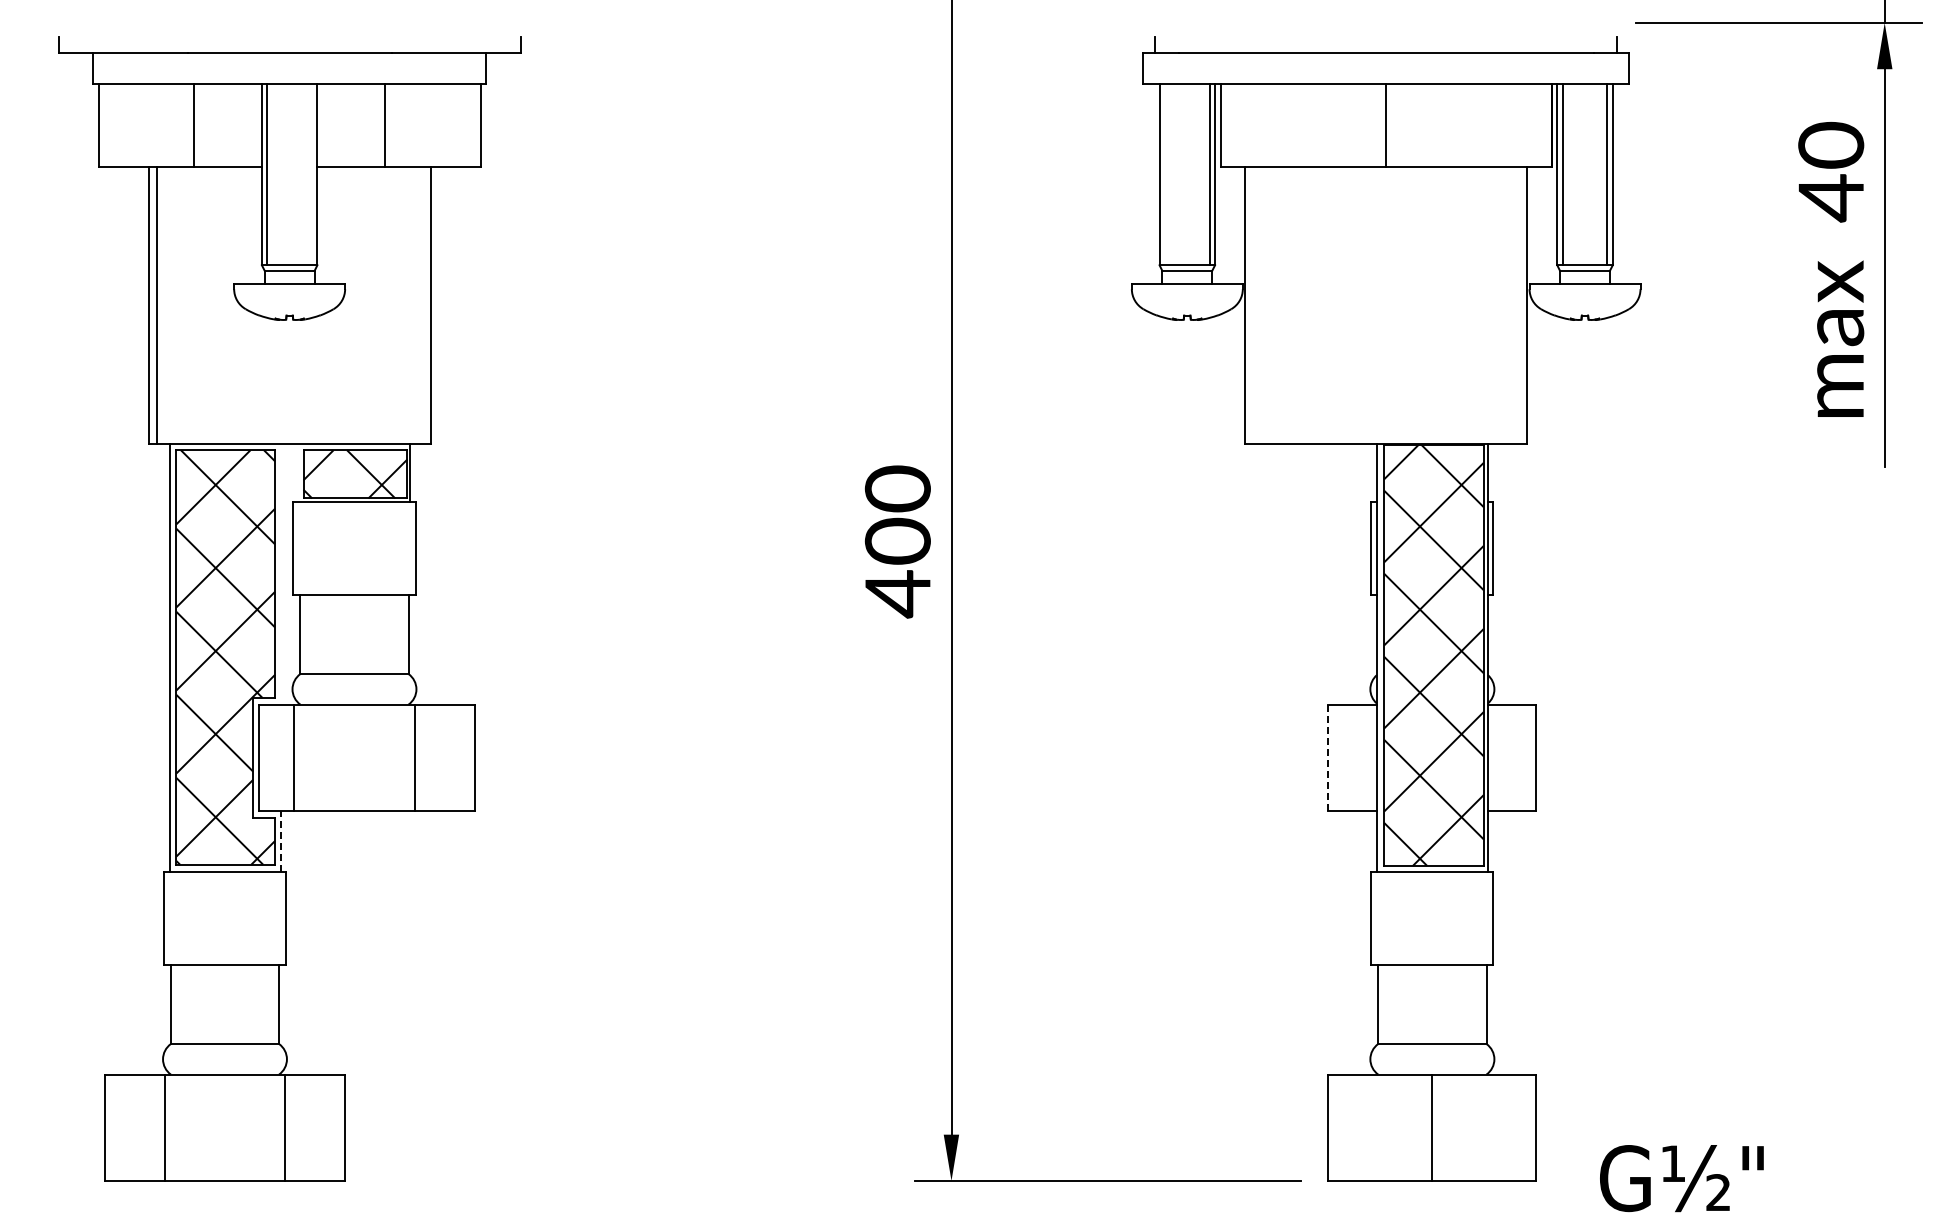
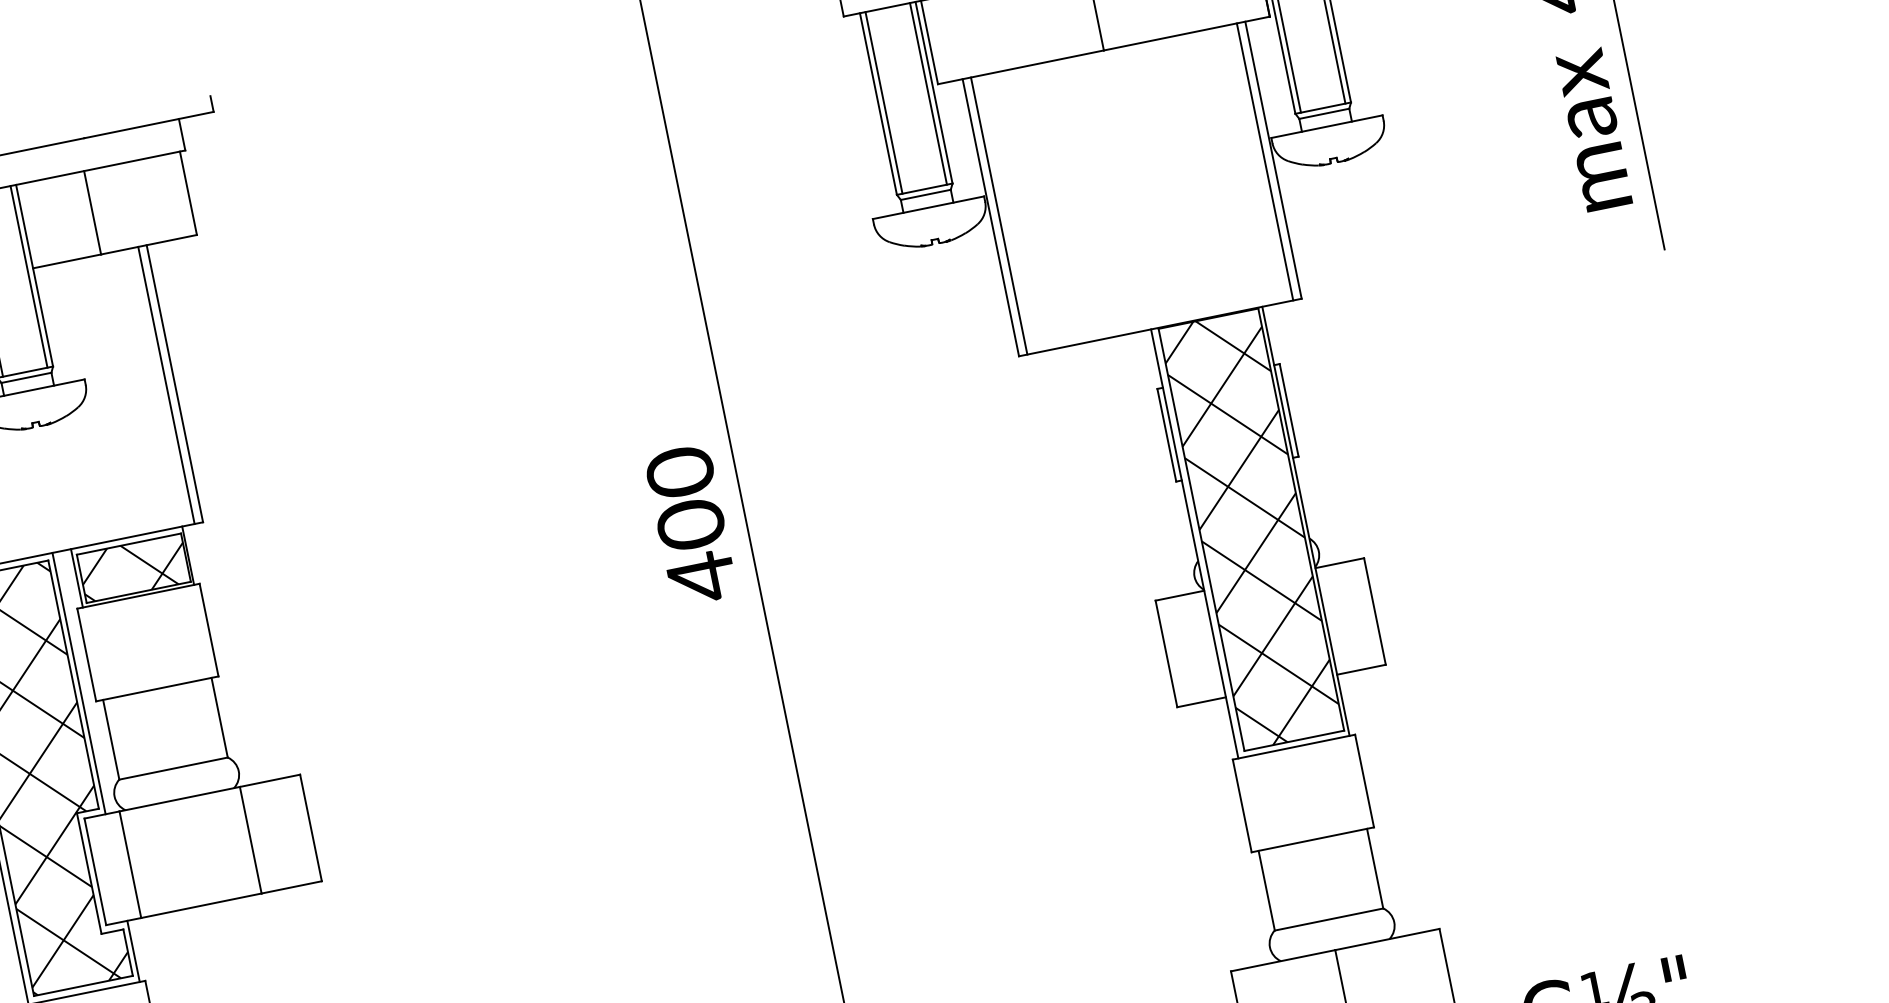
line: (311, 174) -> (28, 276), added
line: (1165, 174) -> (884, 102), added
line: (422, 305) -> (166, 385), added
line: (1253, 305) -> (999, 216), added
line: (1518, 305) -> (1264, 162), added
line: (298, 472) -> (76, 578), added
line: (280, 573) -> (78, 682), added
line: (1328, 758) -> (1166, 654), dashed -> solid
line: (280, 841) -> (133, 951), dashed -> solid

